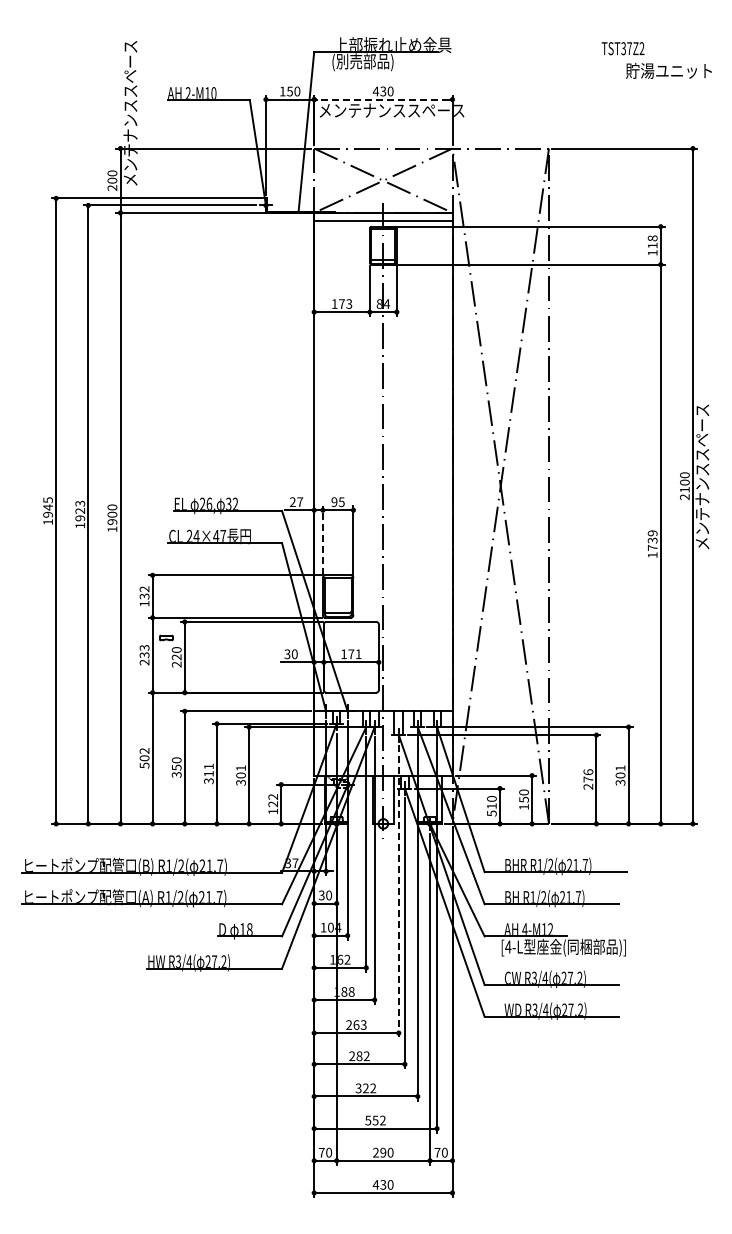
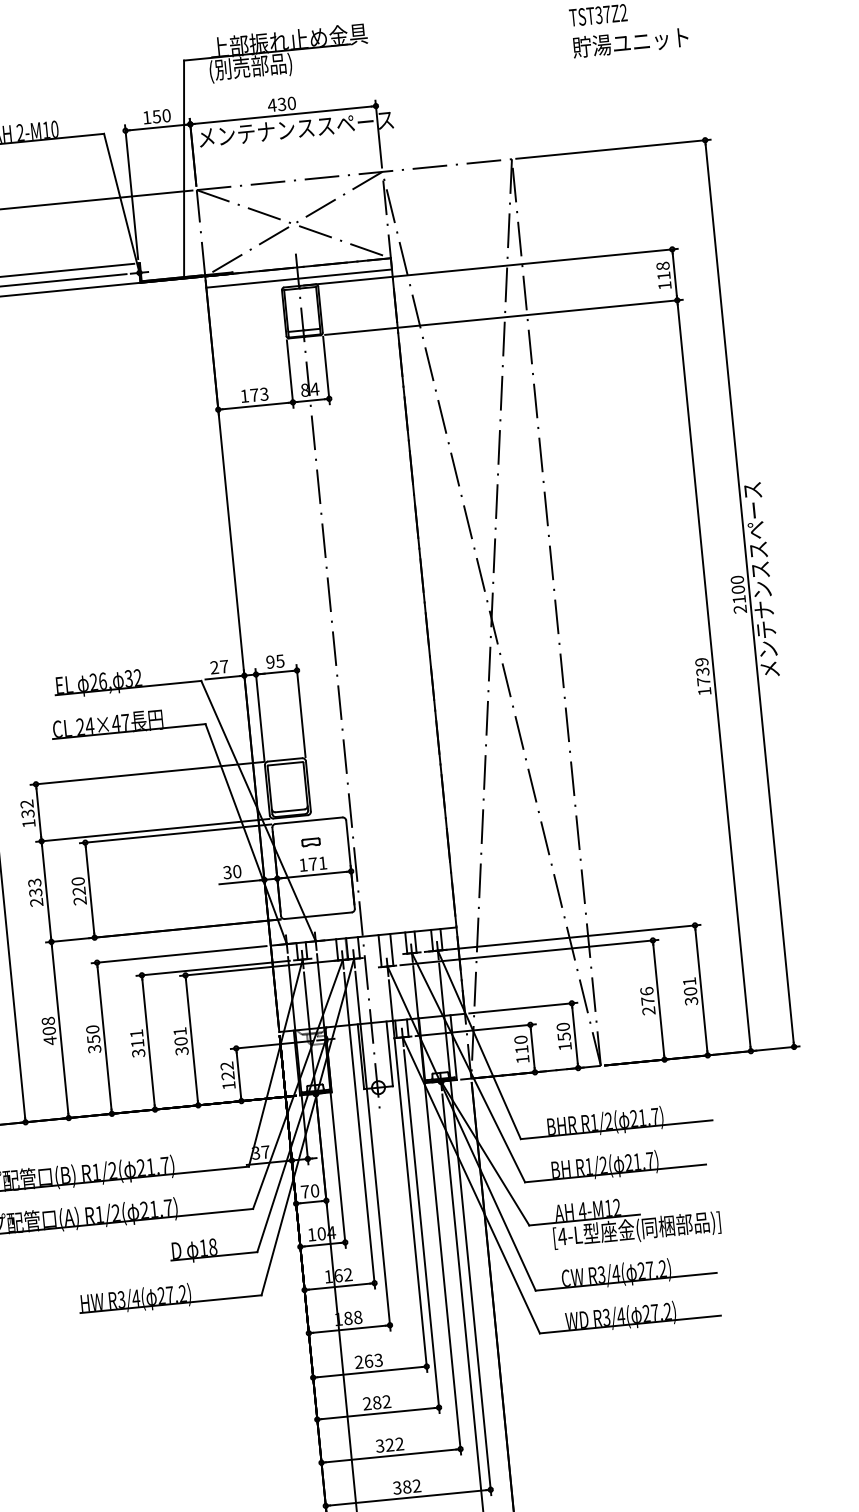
text: (668, 70) -> (629, 41), moved
line: (383, 99) -> (283, 115), dashed -> solid
line: (322, 539) -> (259, 713), dashed -> solid
part: (166, 637) -> (311, 841), moved
text: (144, 758) -> (49, 1031), 502 -> 408
text: (491, 813) -> (522, 1059), 510 -> 110
line: (398, 891) -> (407, 1176), dashed -> solid
text: (321, 895) -> (304, 1191), 30 -> 70
text: (371, 1120) -> (401, 1487), 552 -> 382

